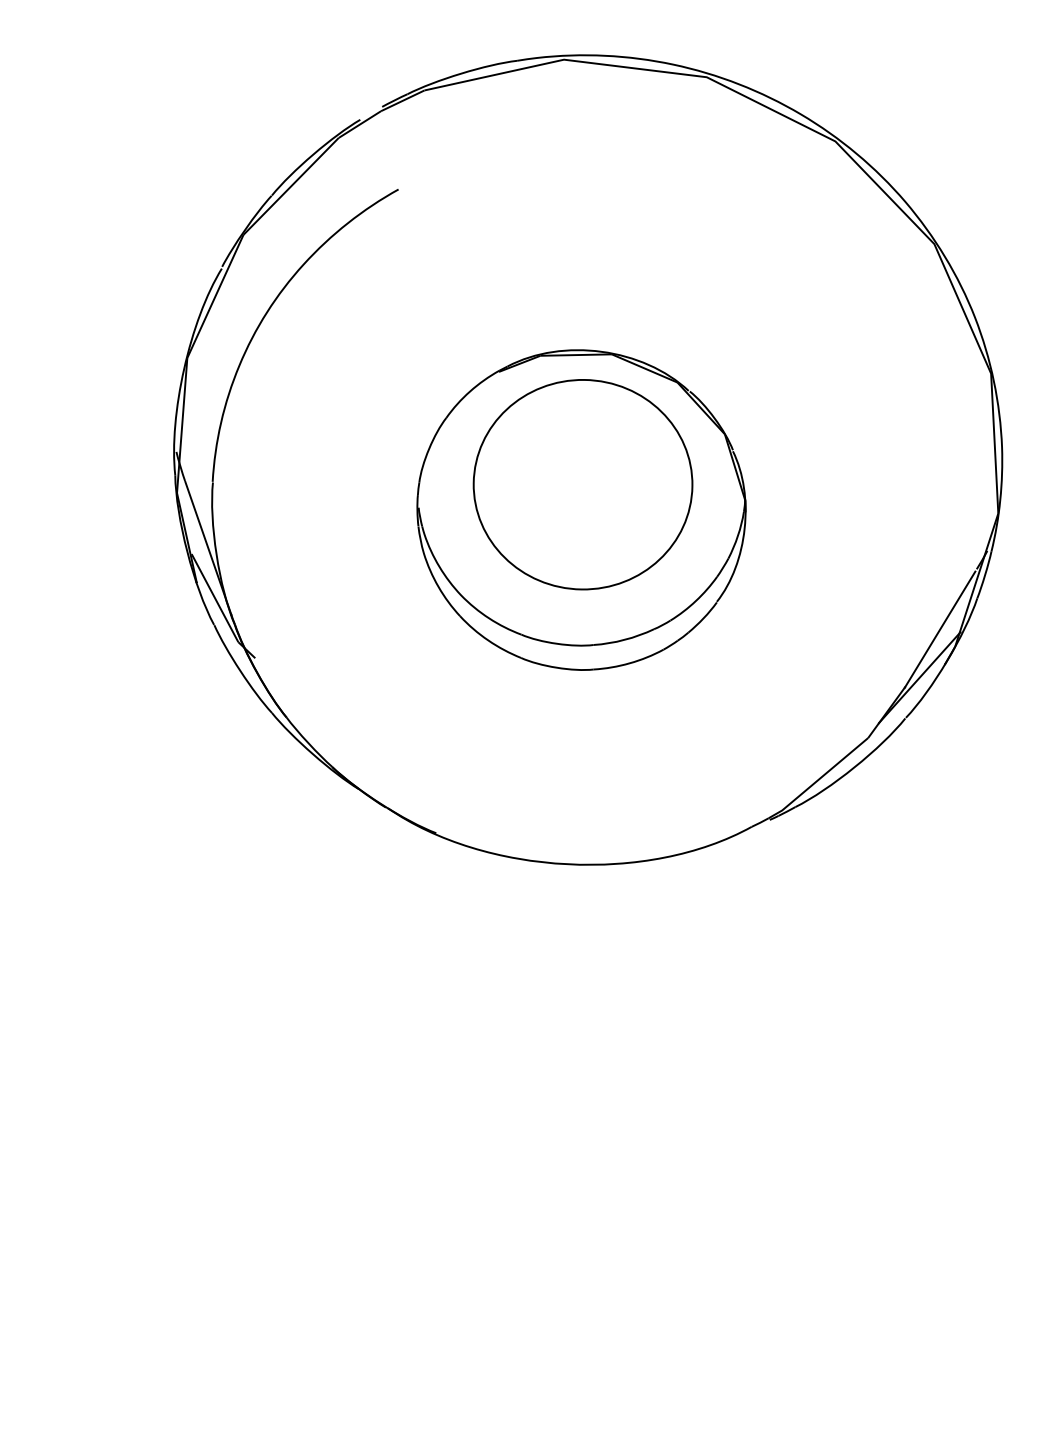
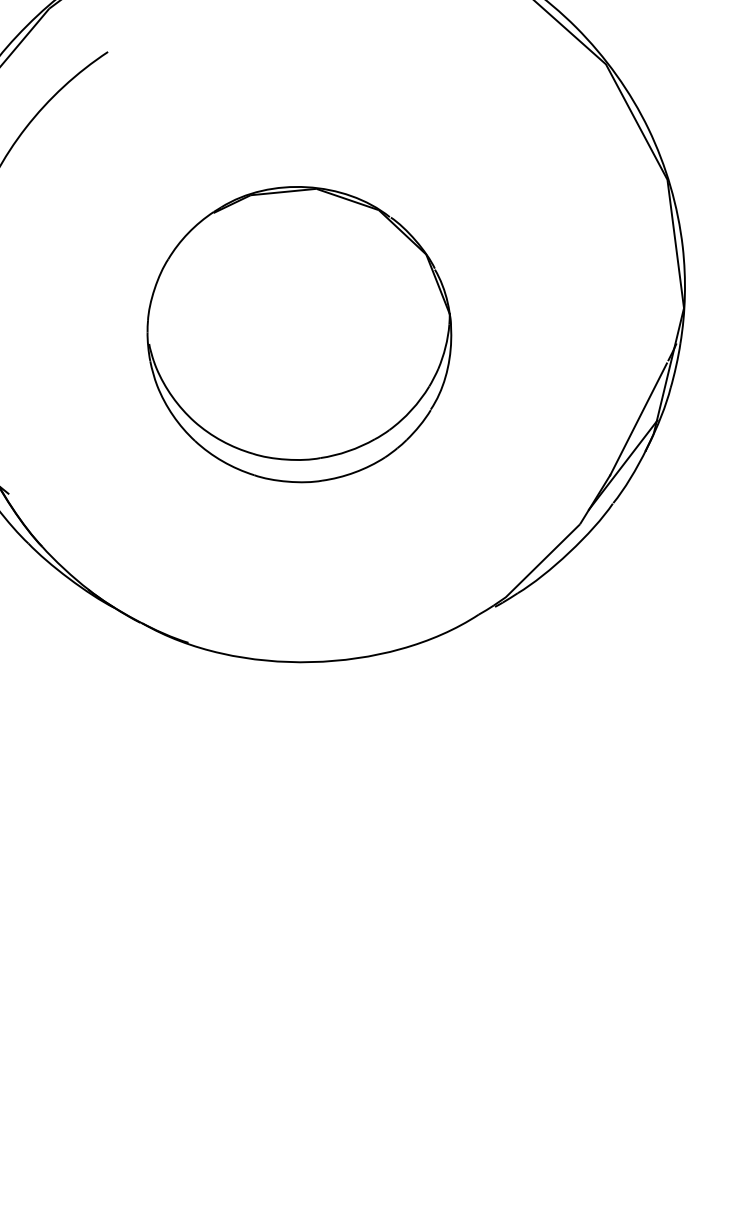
part: (582, 484) -> (298, 310), removed

